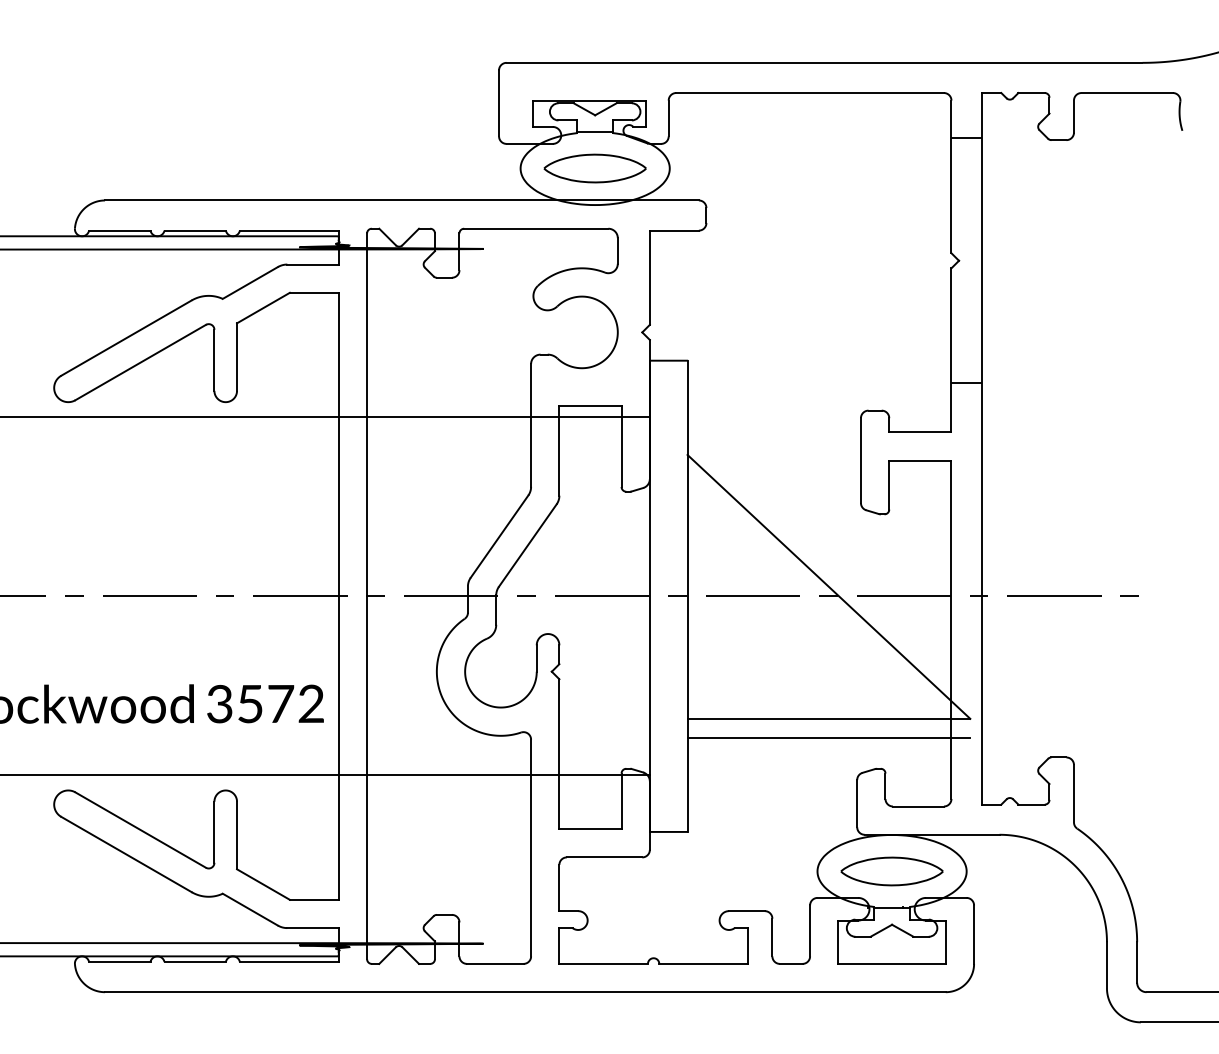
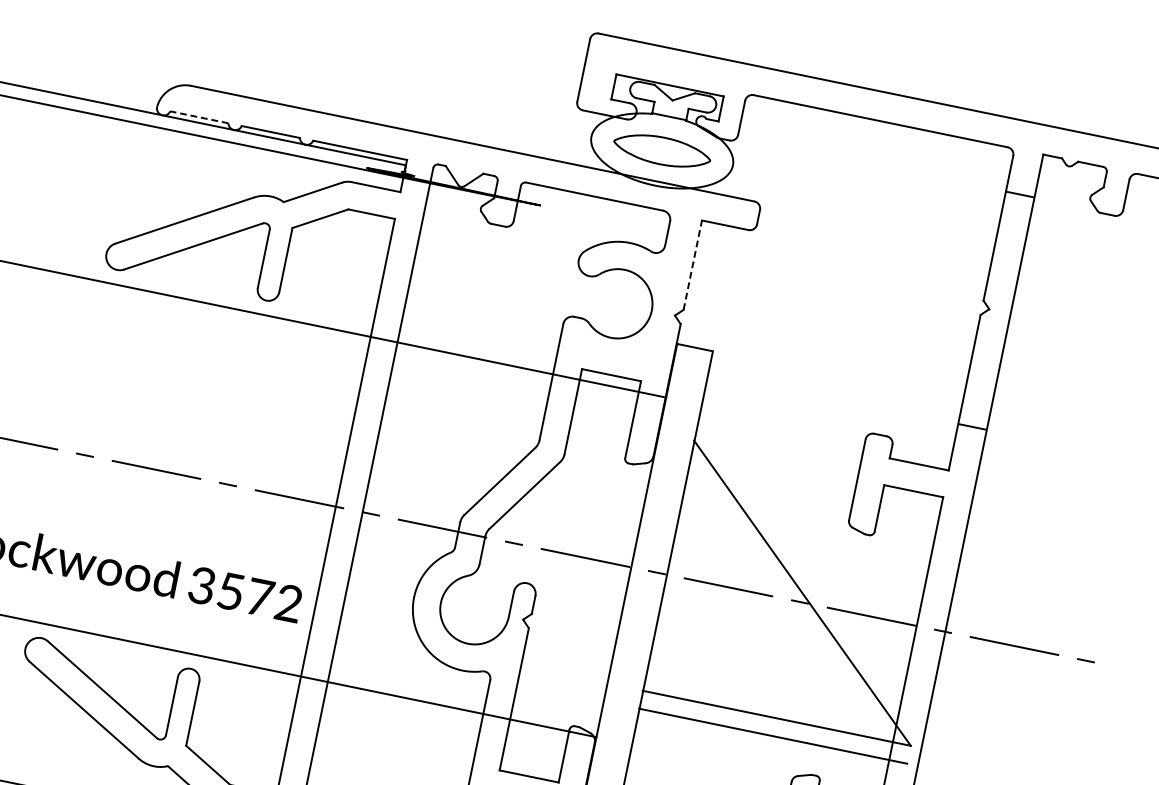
line: (119, 230) -> (199, 117), solid -> dashed
line: (649, 277) -> (692, 264), solid -> dashed

